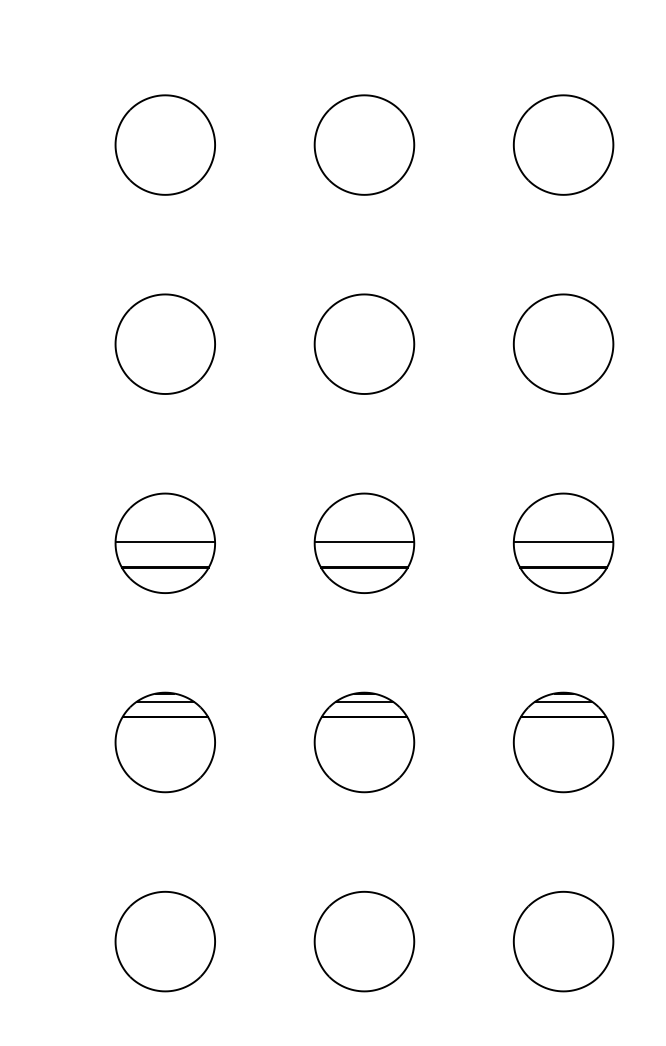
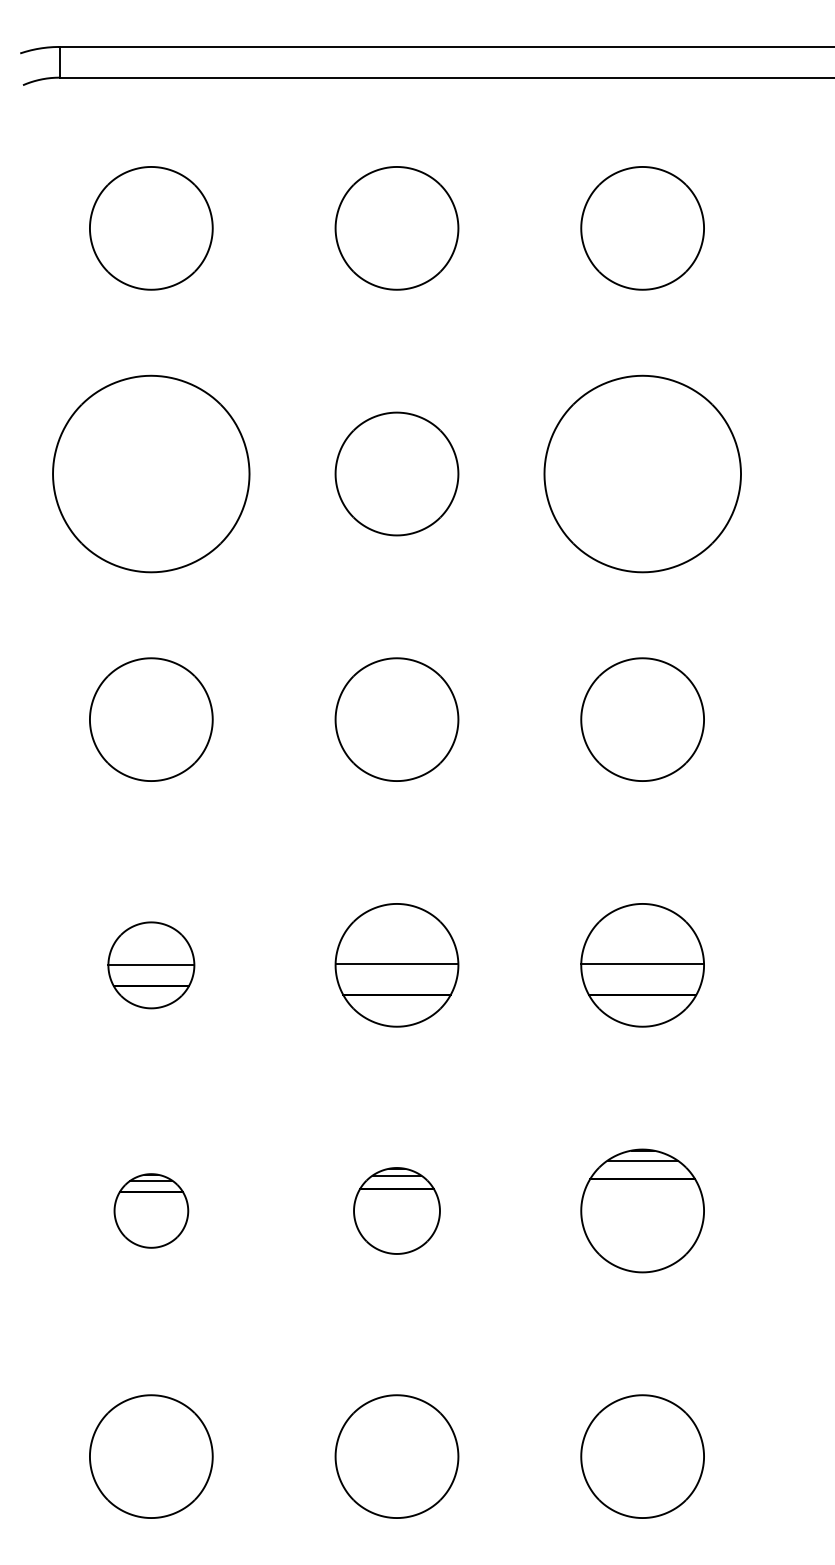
part: (165, 144) -> (151, 473), size x1.6
part: (563, 144) -> (642, 473), size x1.6
part: (165, 543) -> (151, 965), size x0.7
part: (165, 742) -> (151, 1210), size x0.6
part: (364, 742) -> (396, 1210), size x0.7

